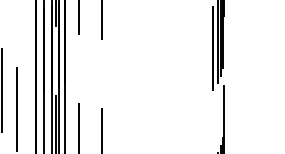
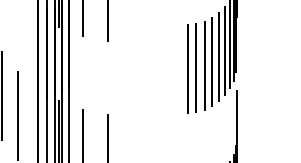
line: (207, 53) -> (219, 56), added
line: (201, 58) -> (212, 61), added
line: (193, 61) -> (204, 65), added
line: (185, 63) -> (195, 67), added
line: (177, 64) -> (187, 68), added

